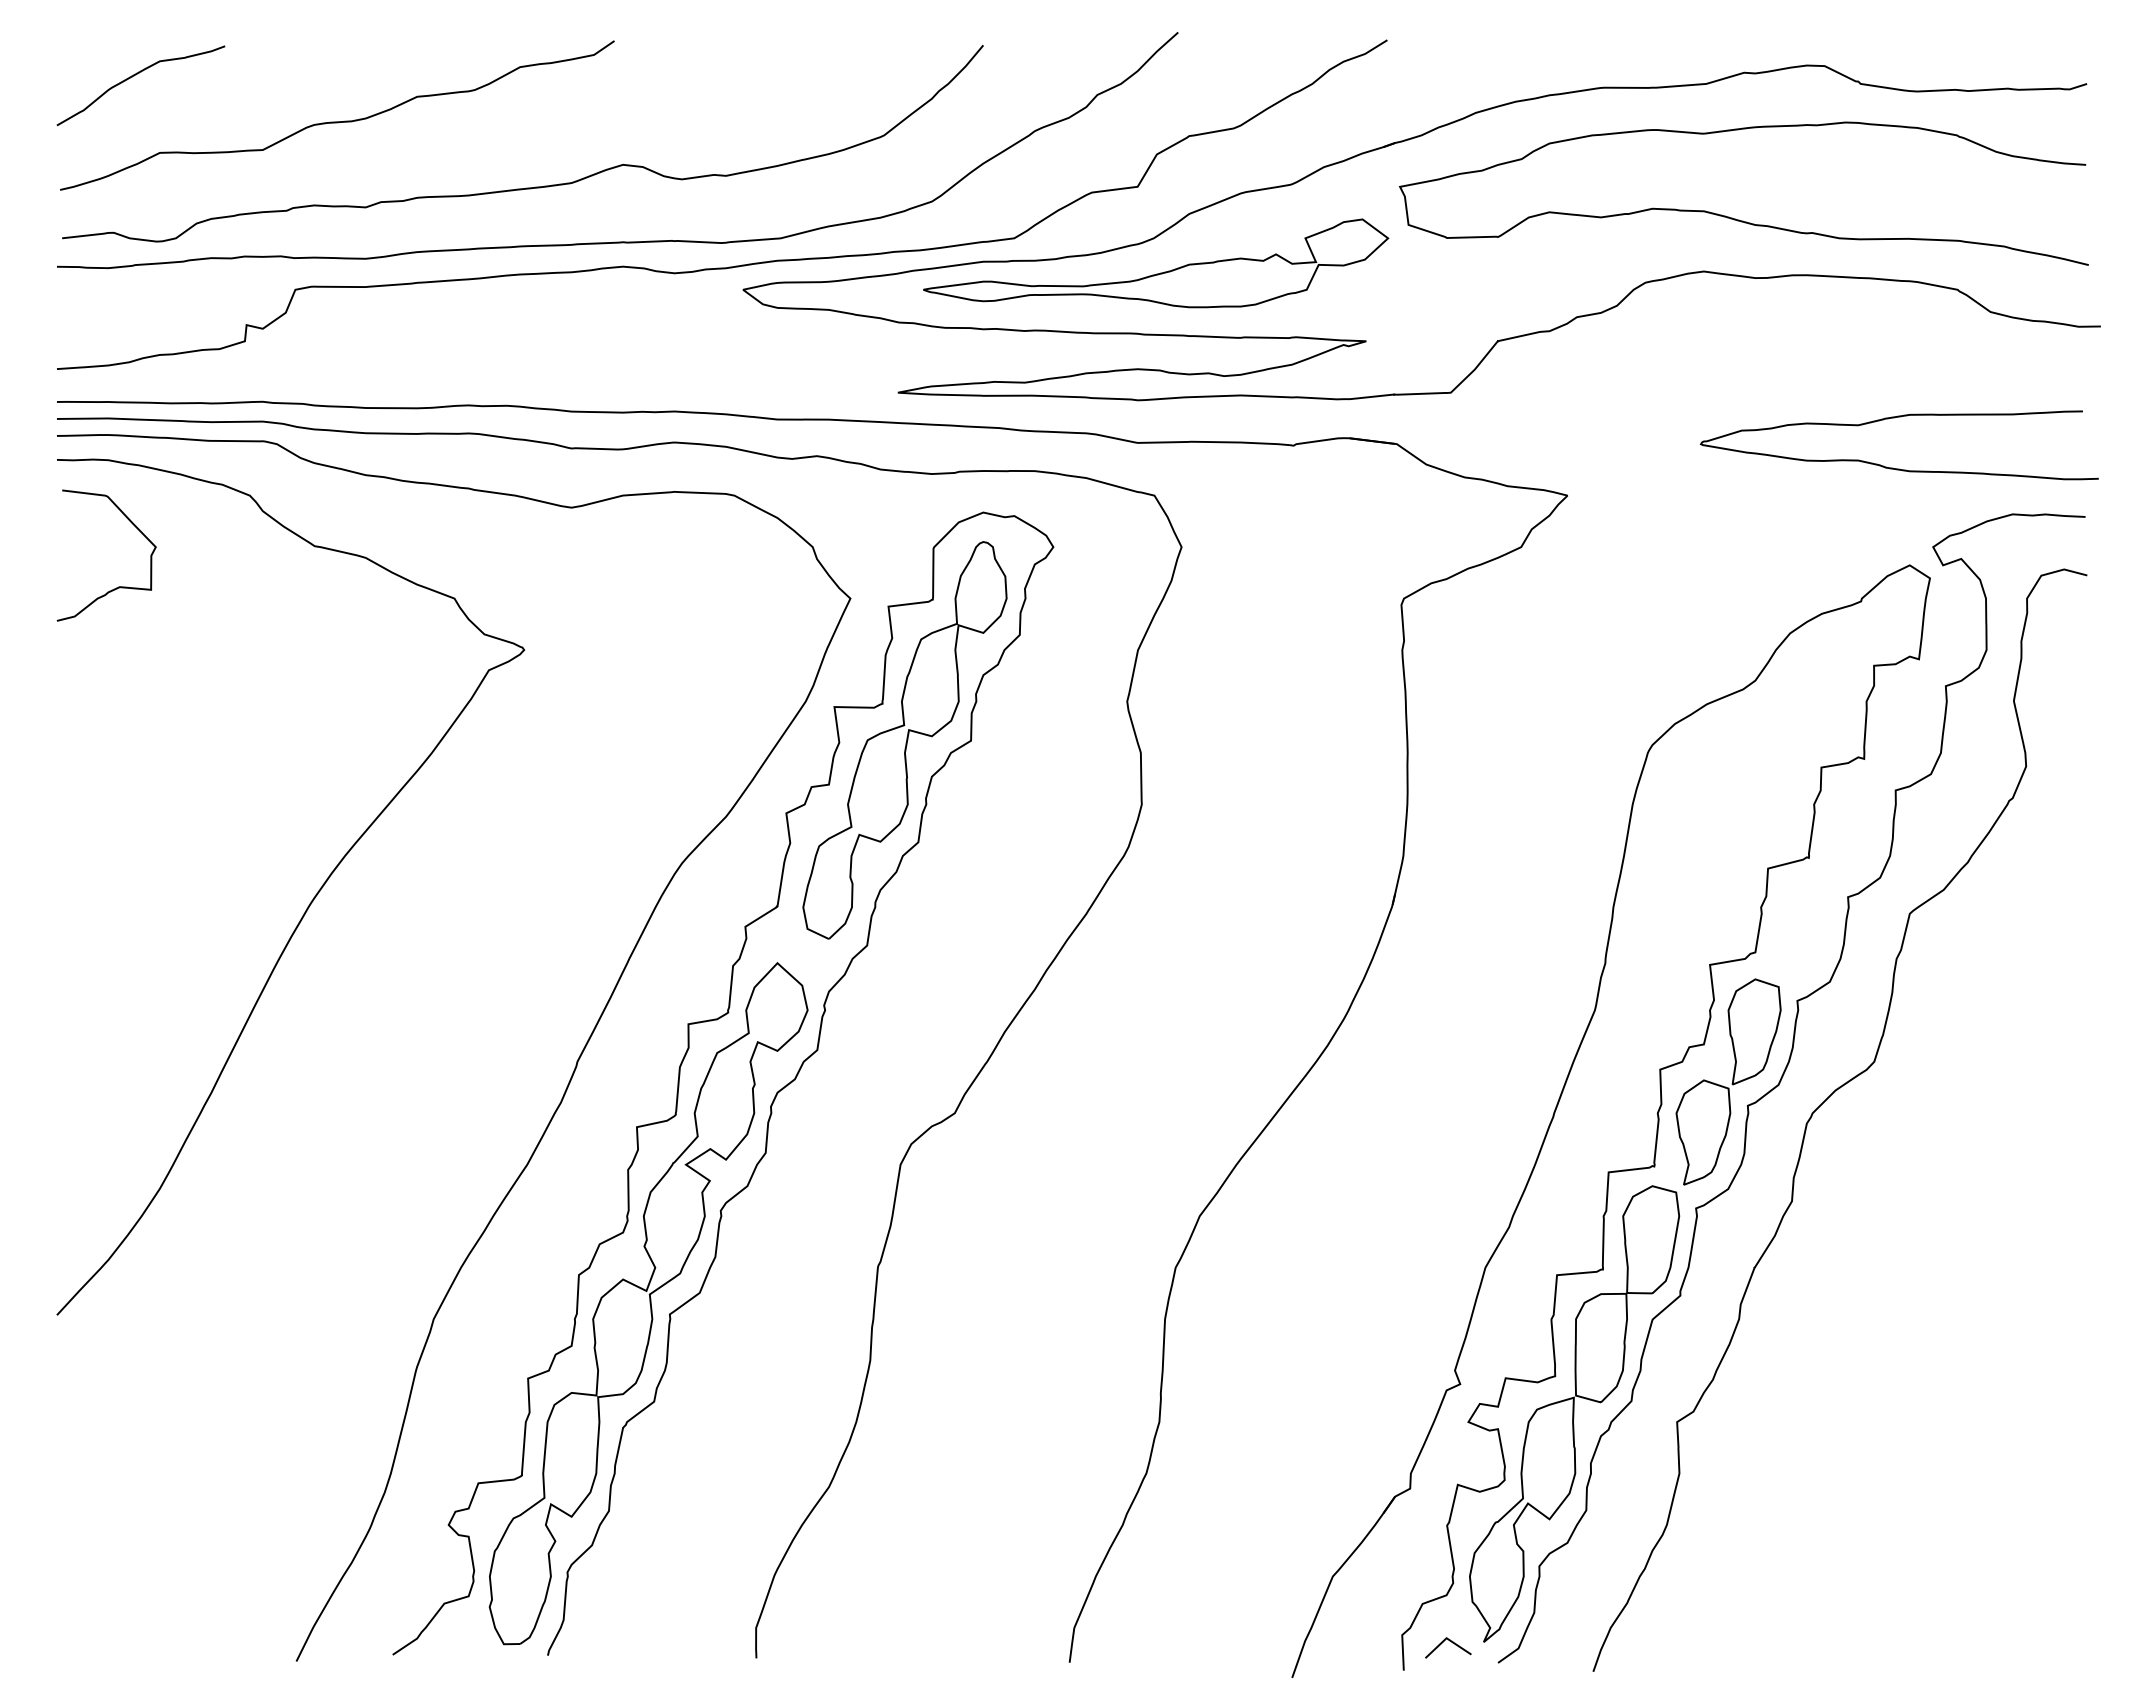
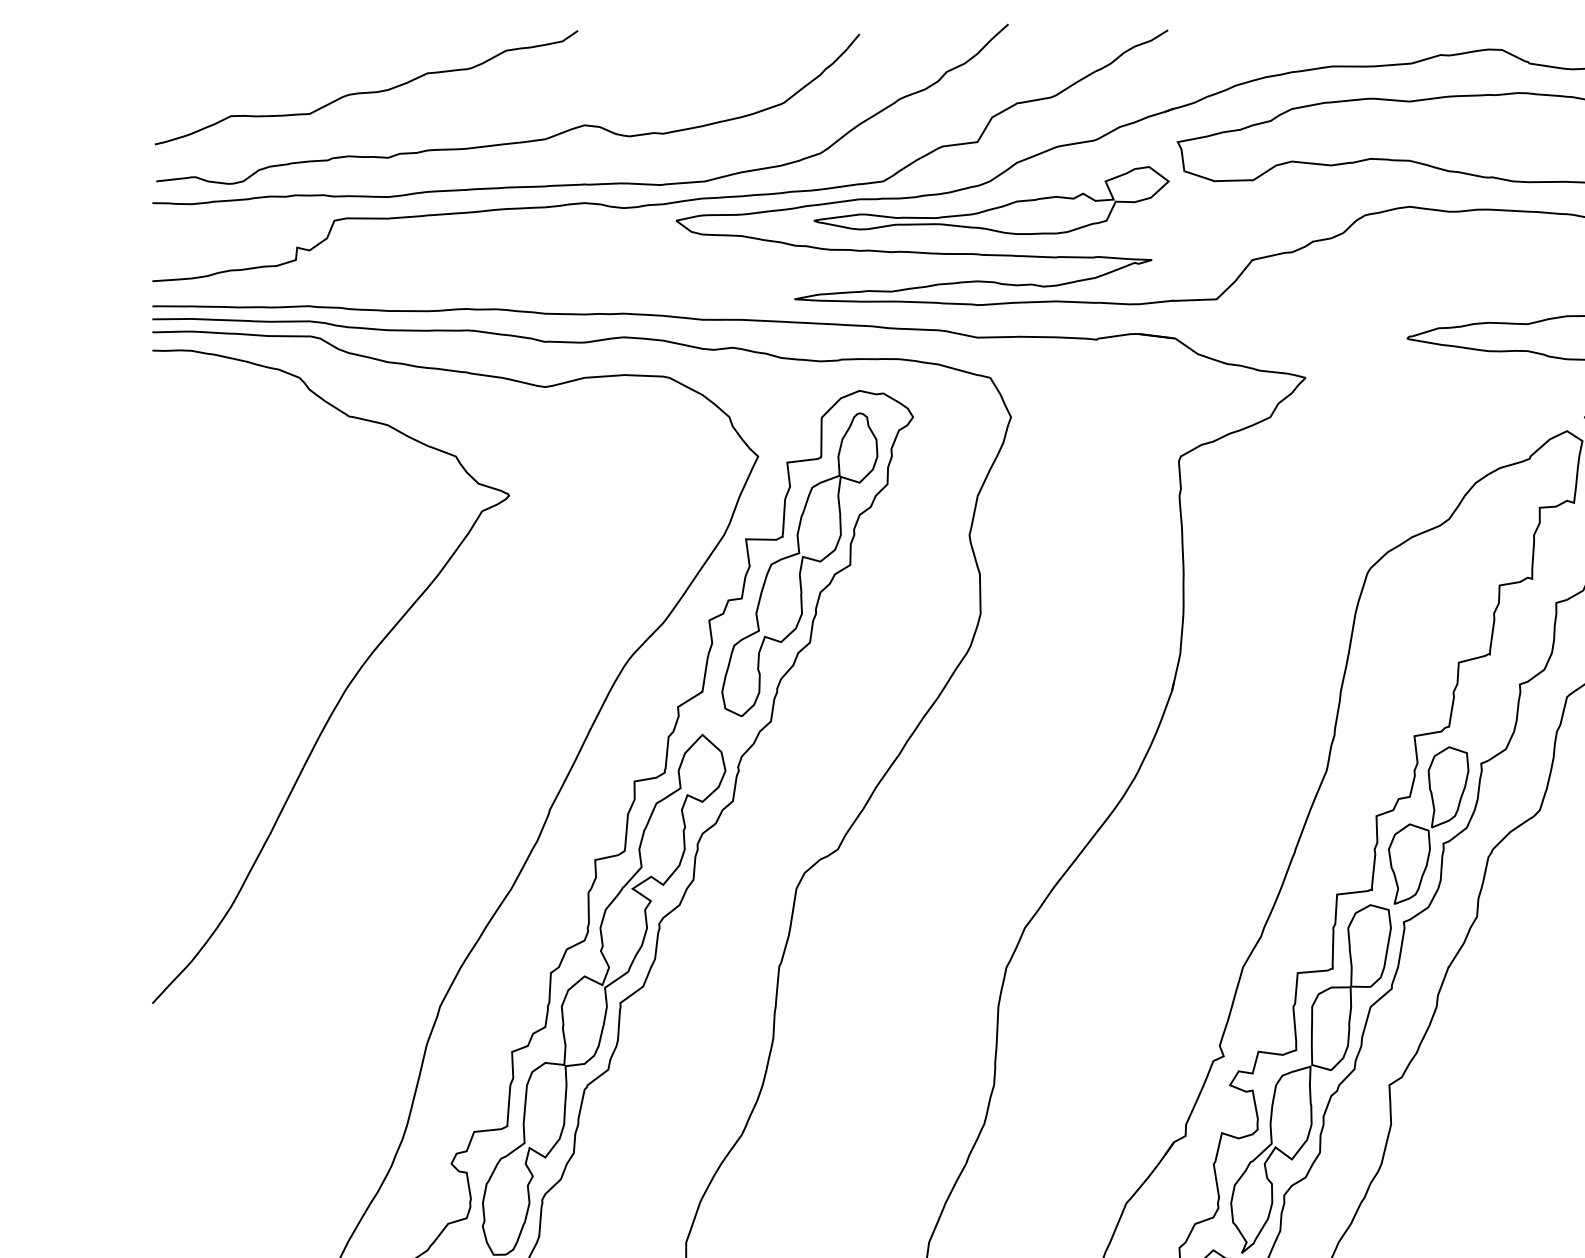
curve: (134, 76) -> (211, 57), removed
curve: (118, 586) -> (199, 447), removed

